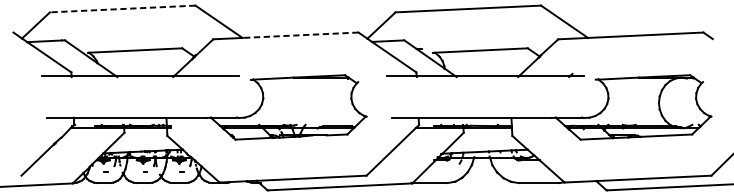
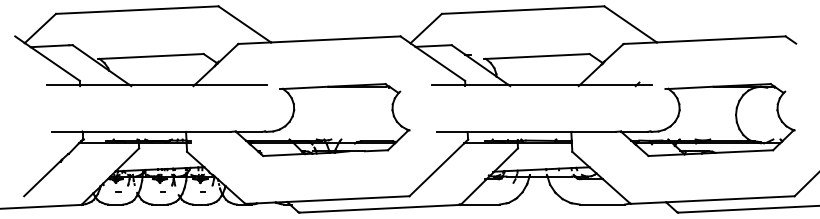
line: (122, 9) -> (136, 10), dashed -> solid
line: (300, 35) -> (335, 39), dashed -> solid

